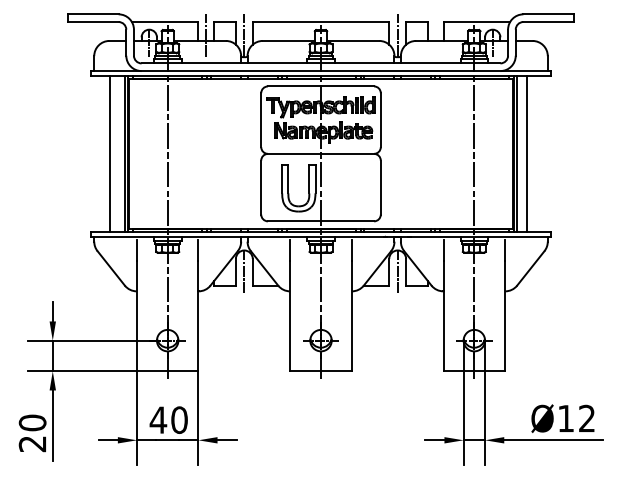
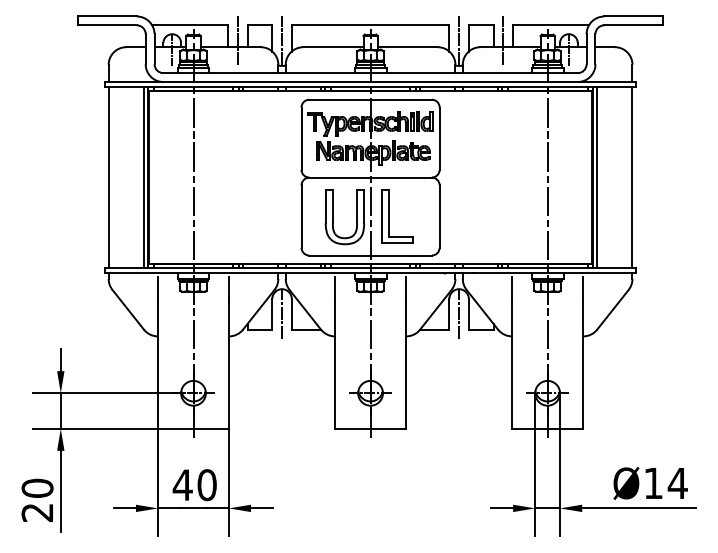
line: (436, 35) -> (503, 40), added
line: (109, 153) -> (108, 177), moved
line: (527, 153) -> (632, 177), moved
part: (337, 187) -> (389, 216), added
text: (586, 417) -> (677, 482), Ø12 -> Ø14

